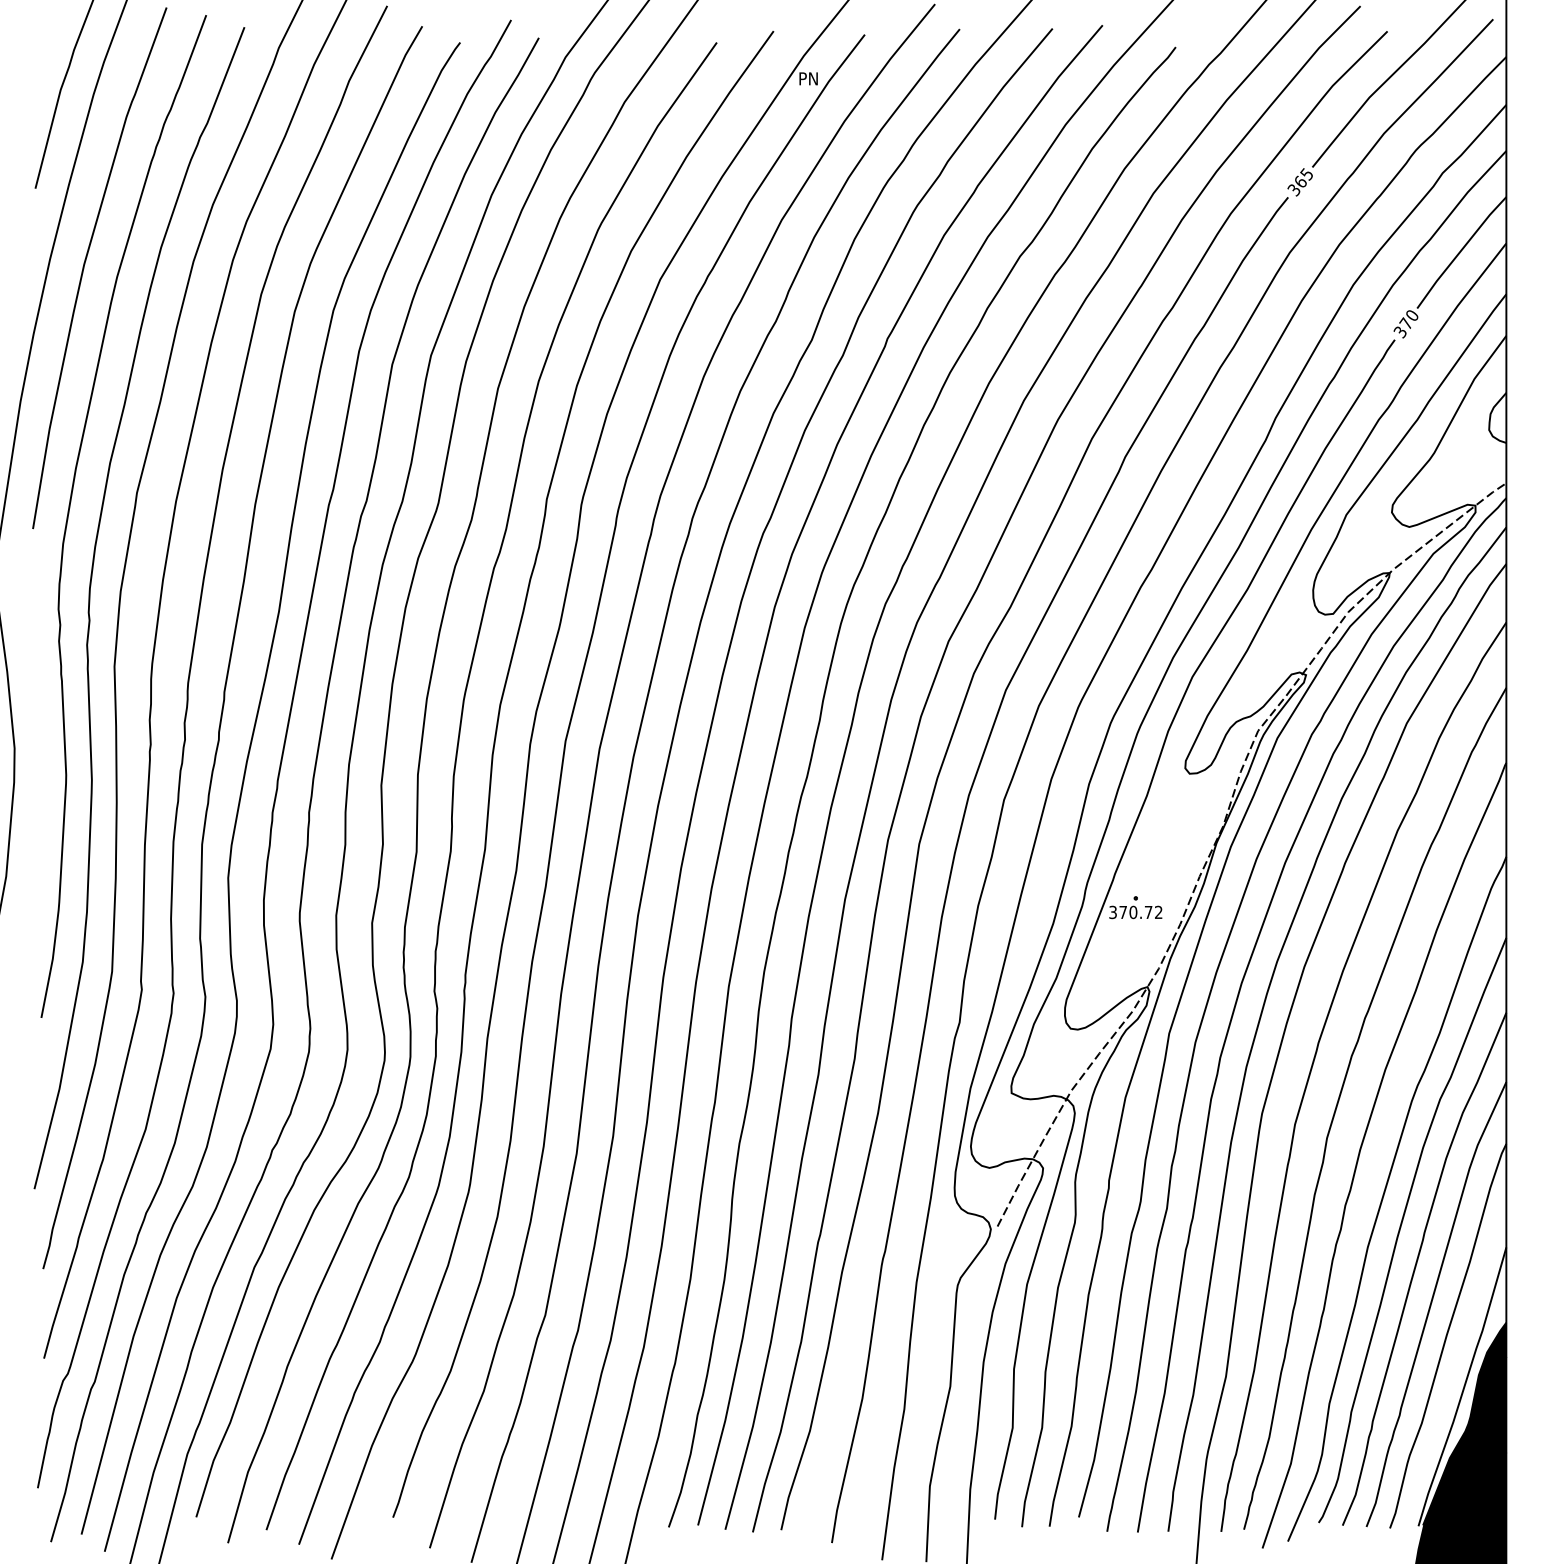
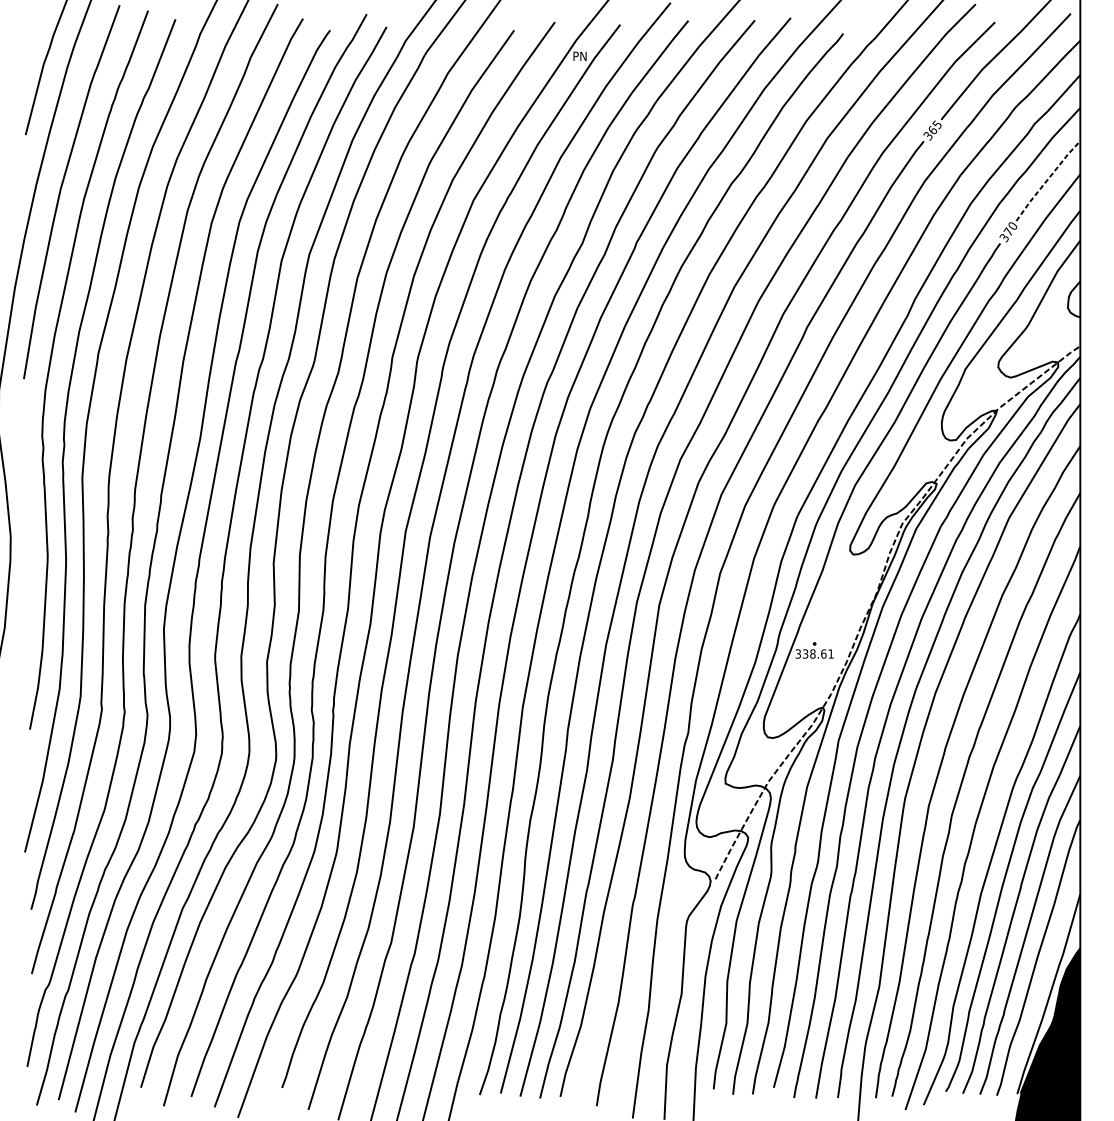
line: (1460, 251) -> (1047, 180), solid -> dashed
text: (1140, 912) -> (817, 654), 370.72 -> 338.61

